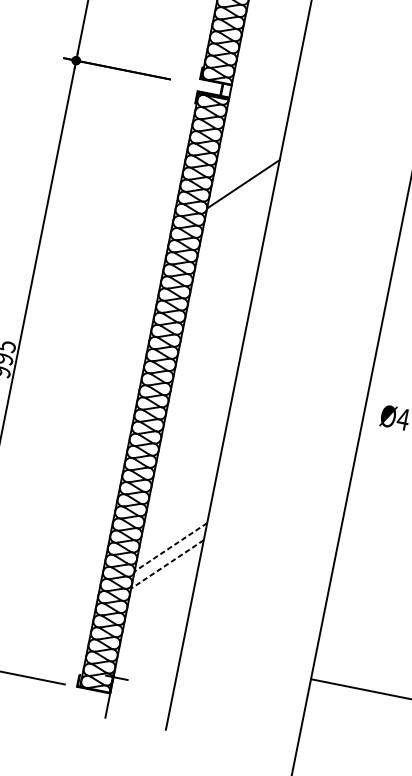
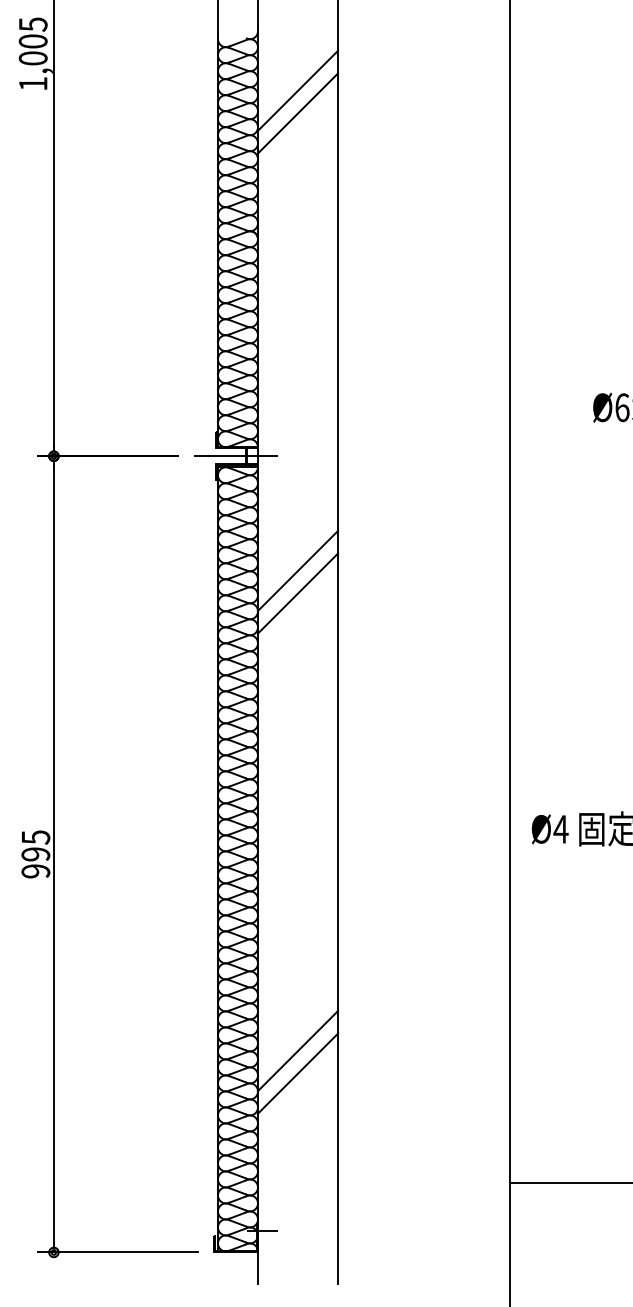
line: (213, 88) -> (235, 456), added
line: (240, 201) -> (298, 593), added
line: (171, 547) -> (298, 1051), dashed -> solid
line: (167, 564) -> (298, 1073), dashed -> solid

